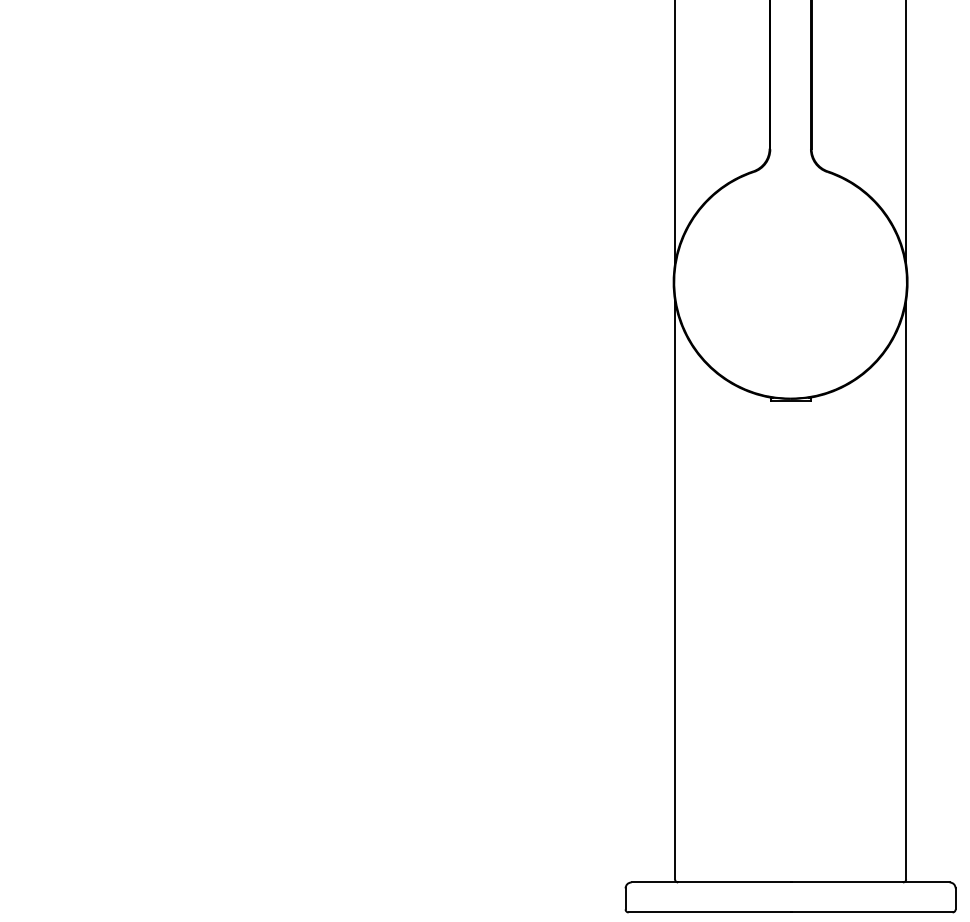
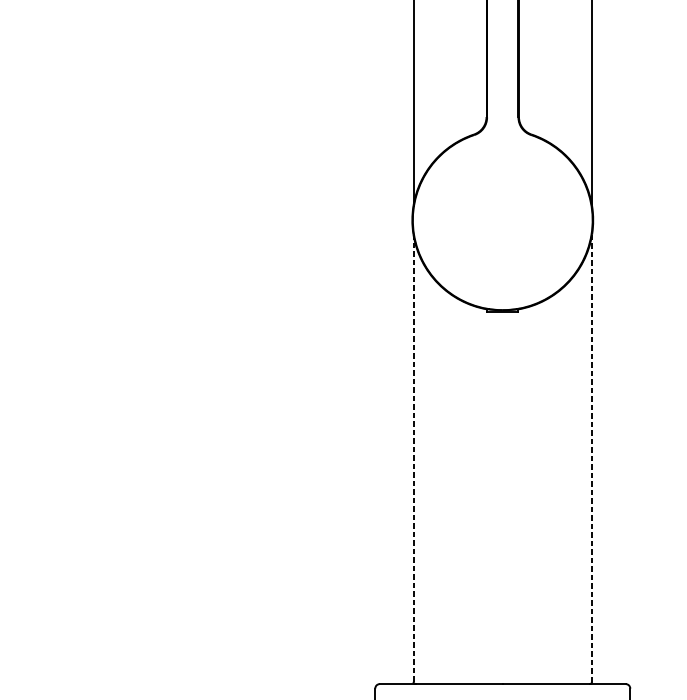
line: (675, 589) -> (413, 457), solid -> dashed
line: (906, 590) -> (592, 458), solid -> dashed

